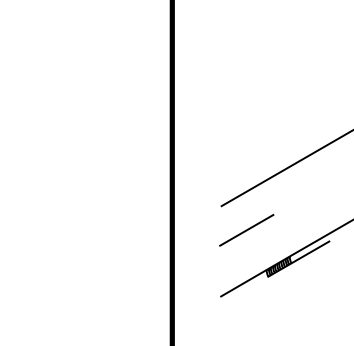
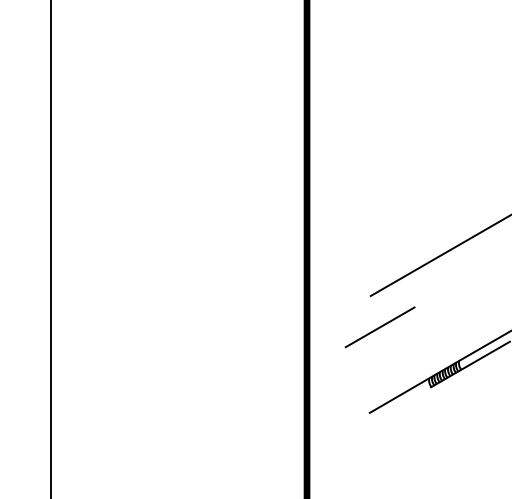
line: (246, 230) -> (379, 327), moved

